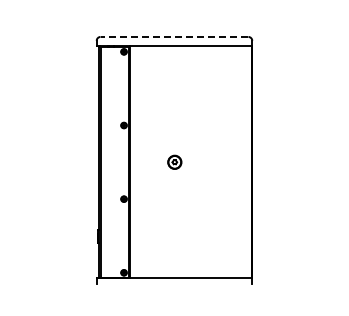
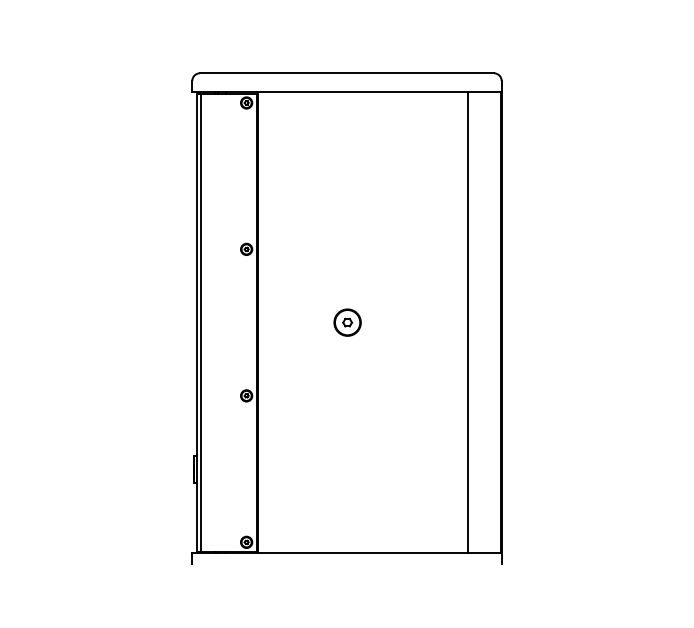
line: (174, 36) -> (347, 72), dashed -> solid
line: (235, 162) -> (468, 322), added

